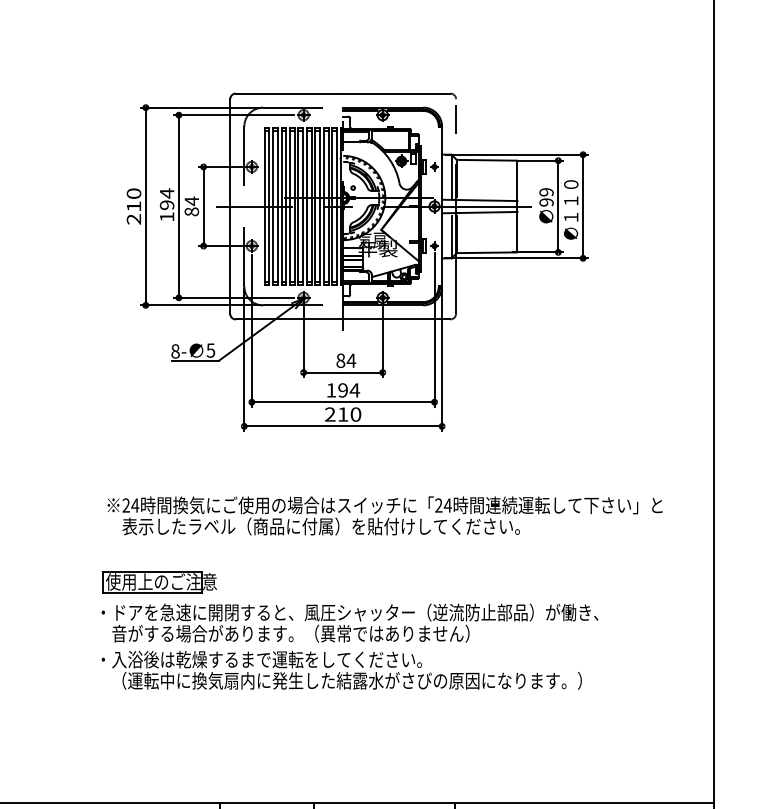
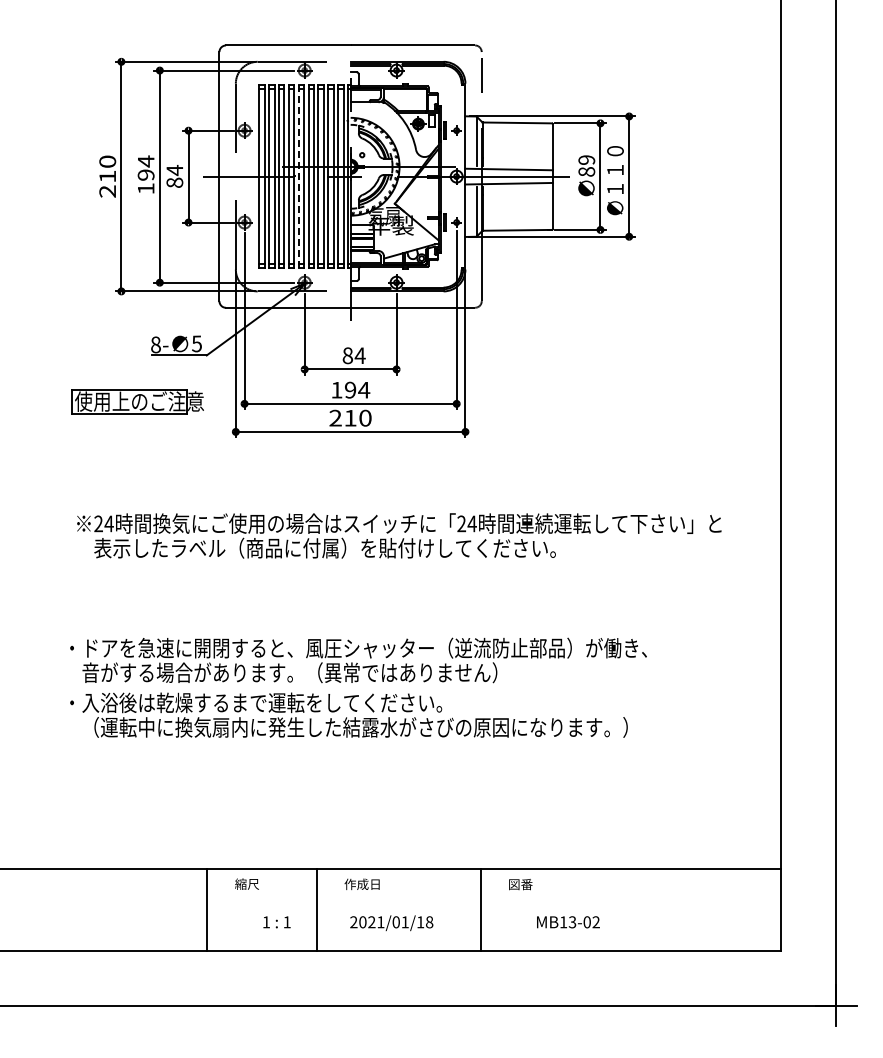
text: (546, 202) -> (586, 171), 99 -> 89
line: (298, 207) -> (298, 177), solid -> dashed
part: (159, 581) -> (137, 401), moved

